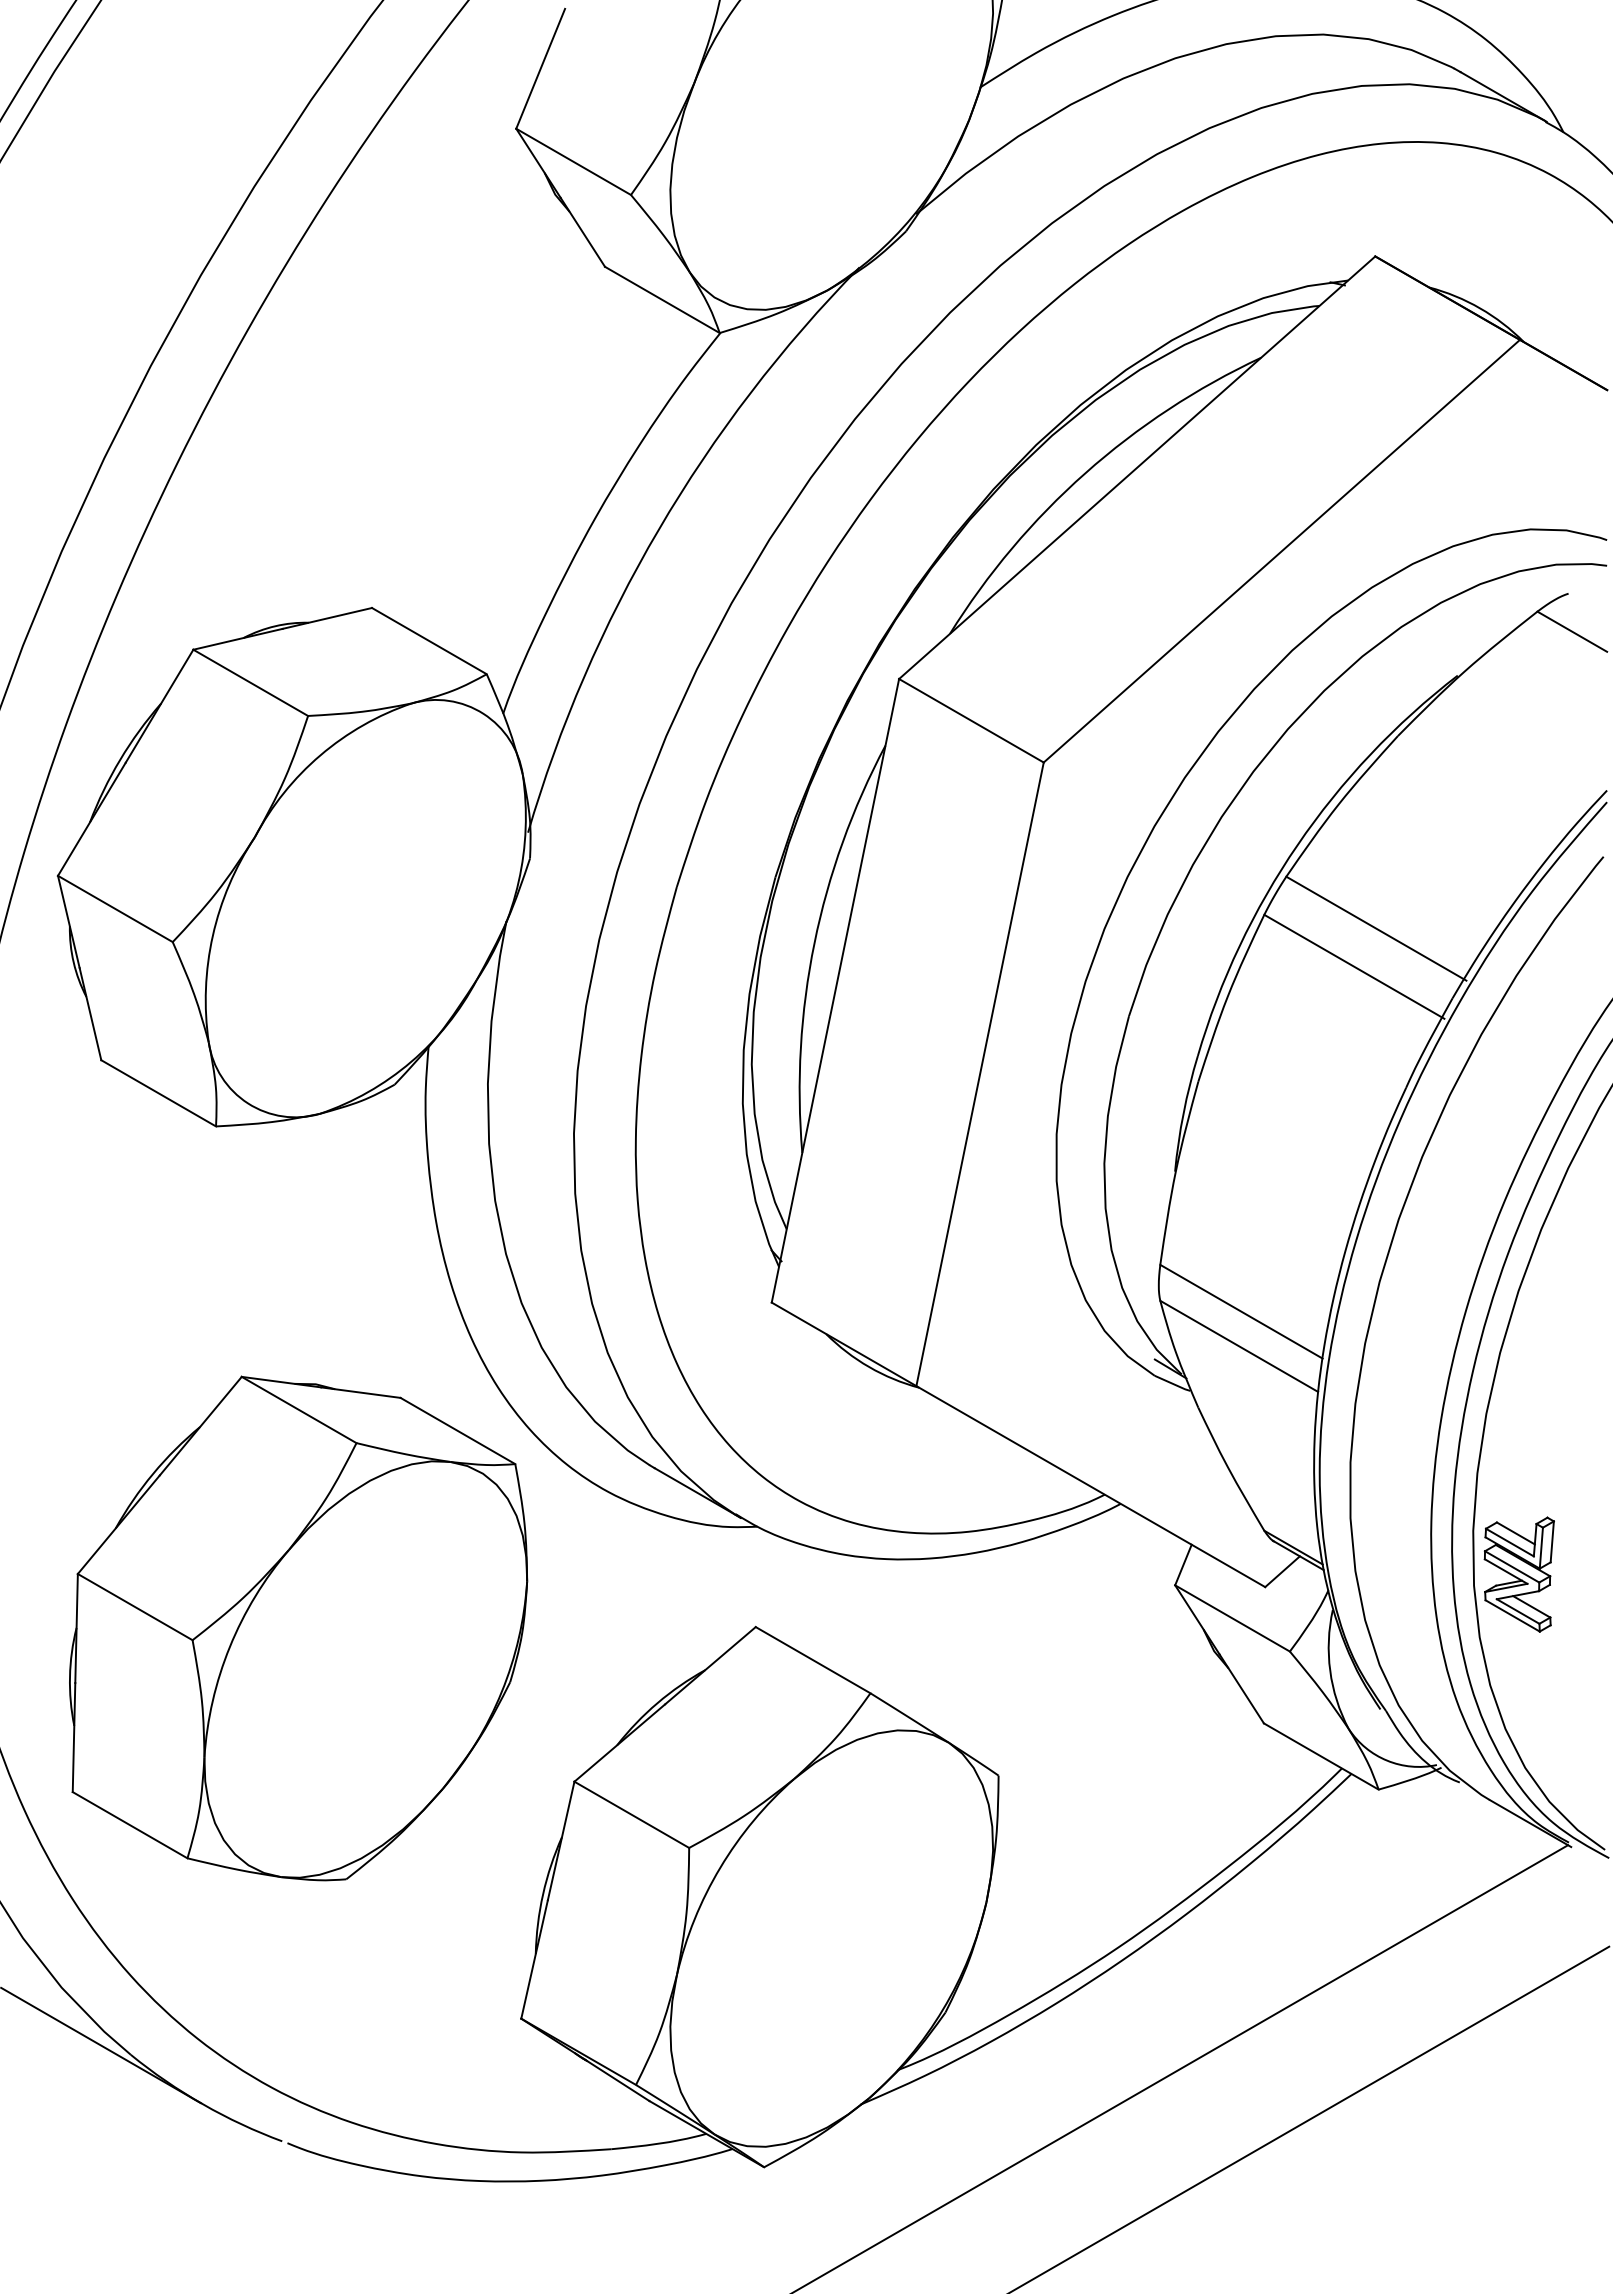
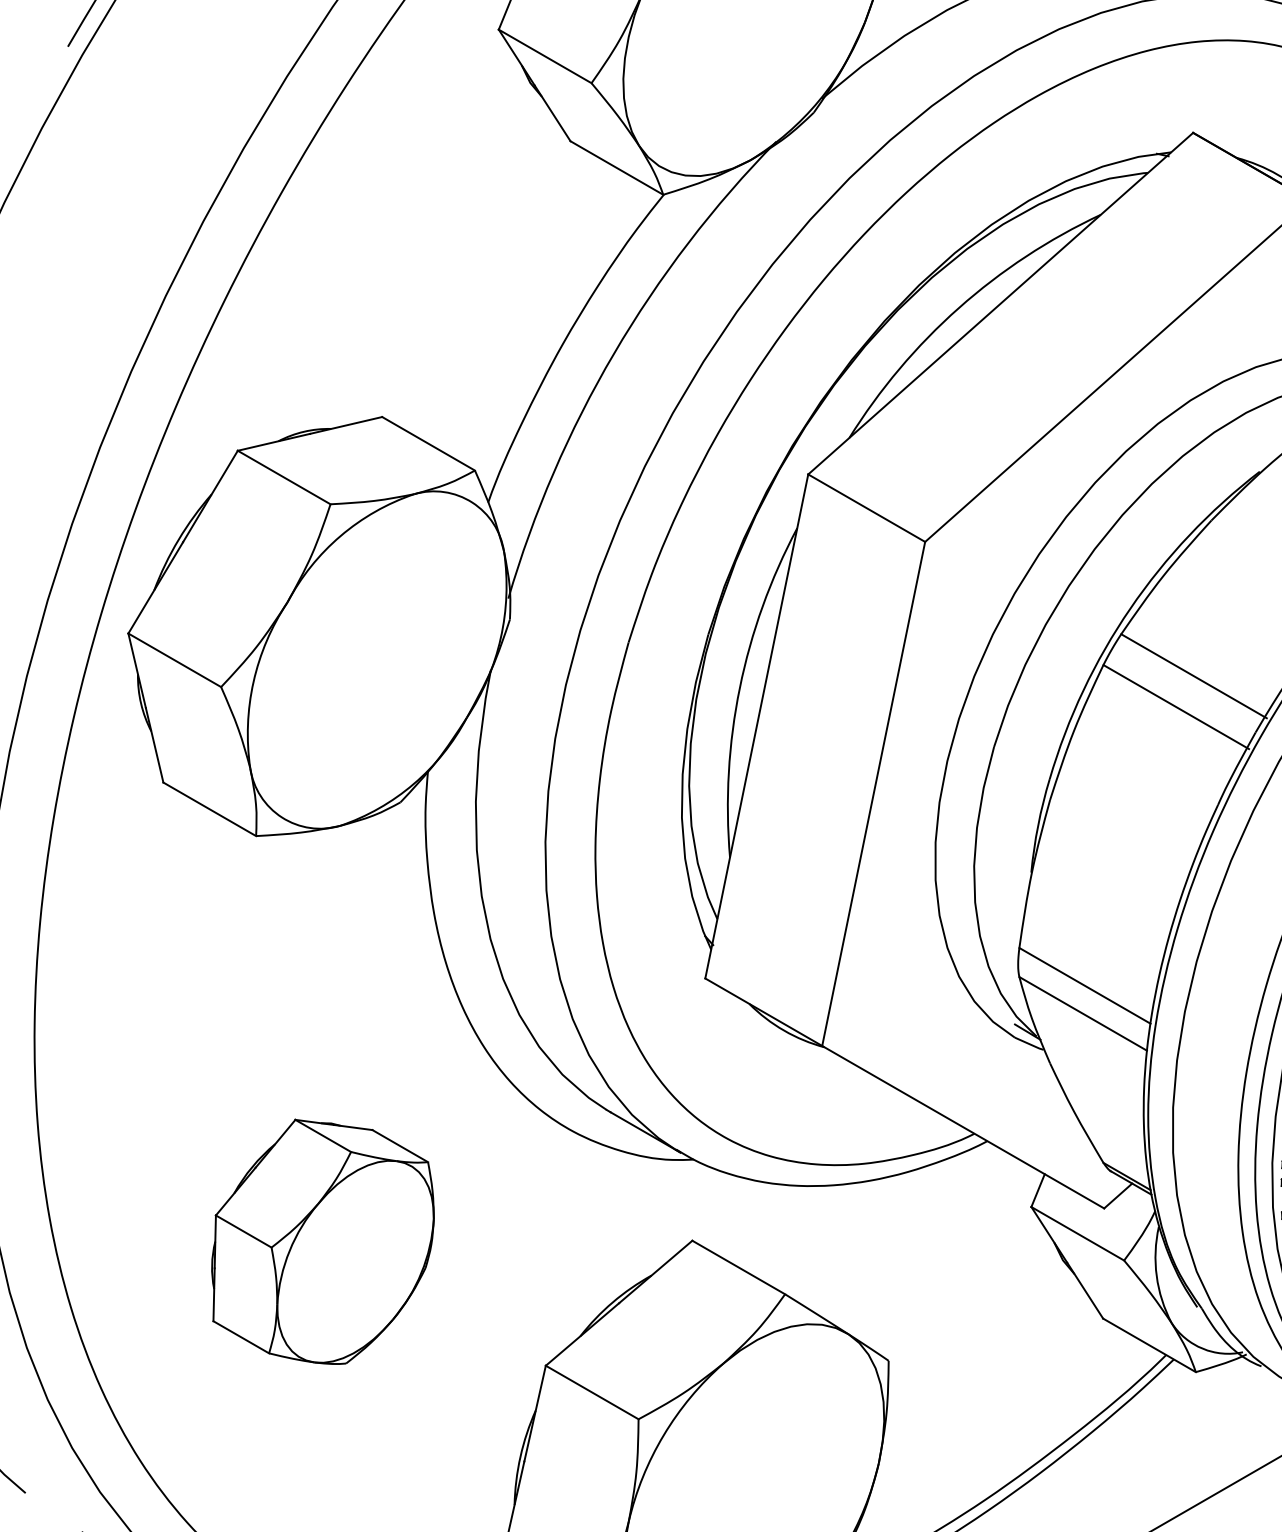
part: (298, 1628) -> (322, 1241), size x0.6

